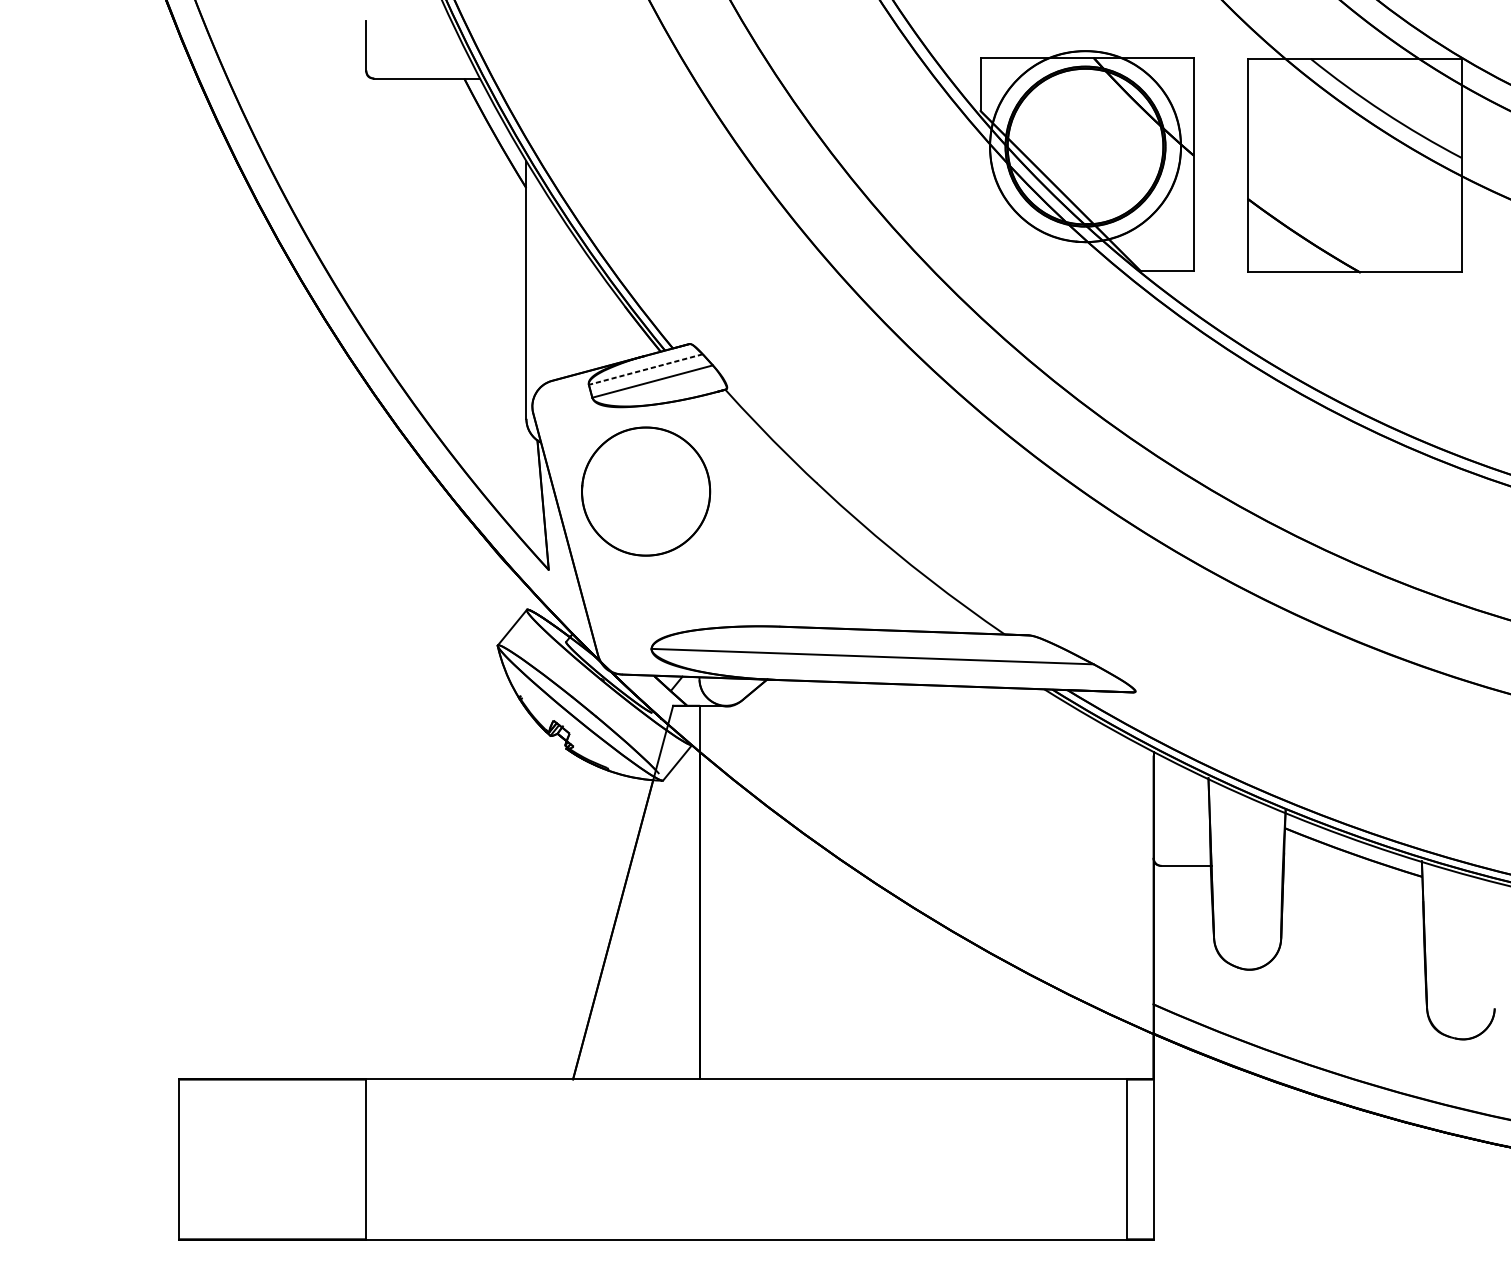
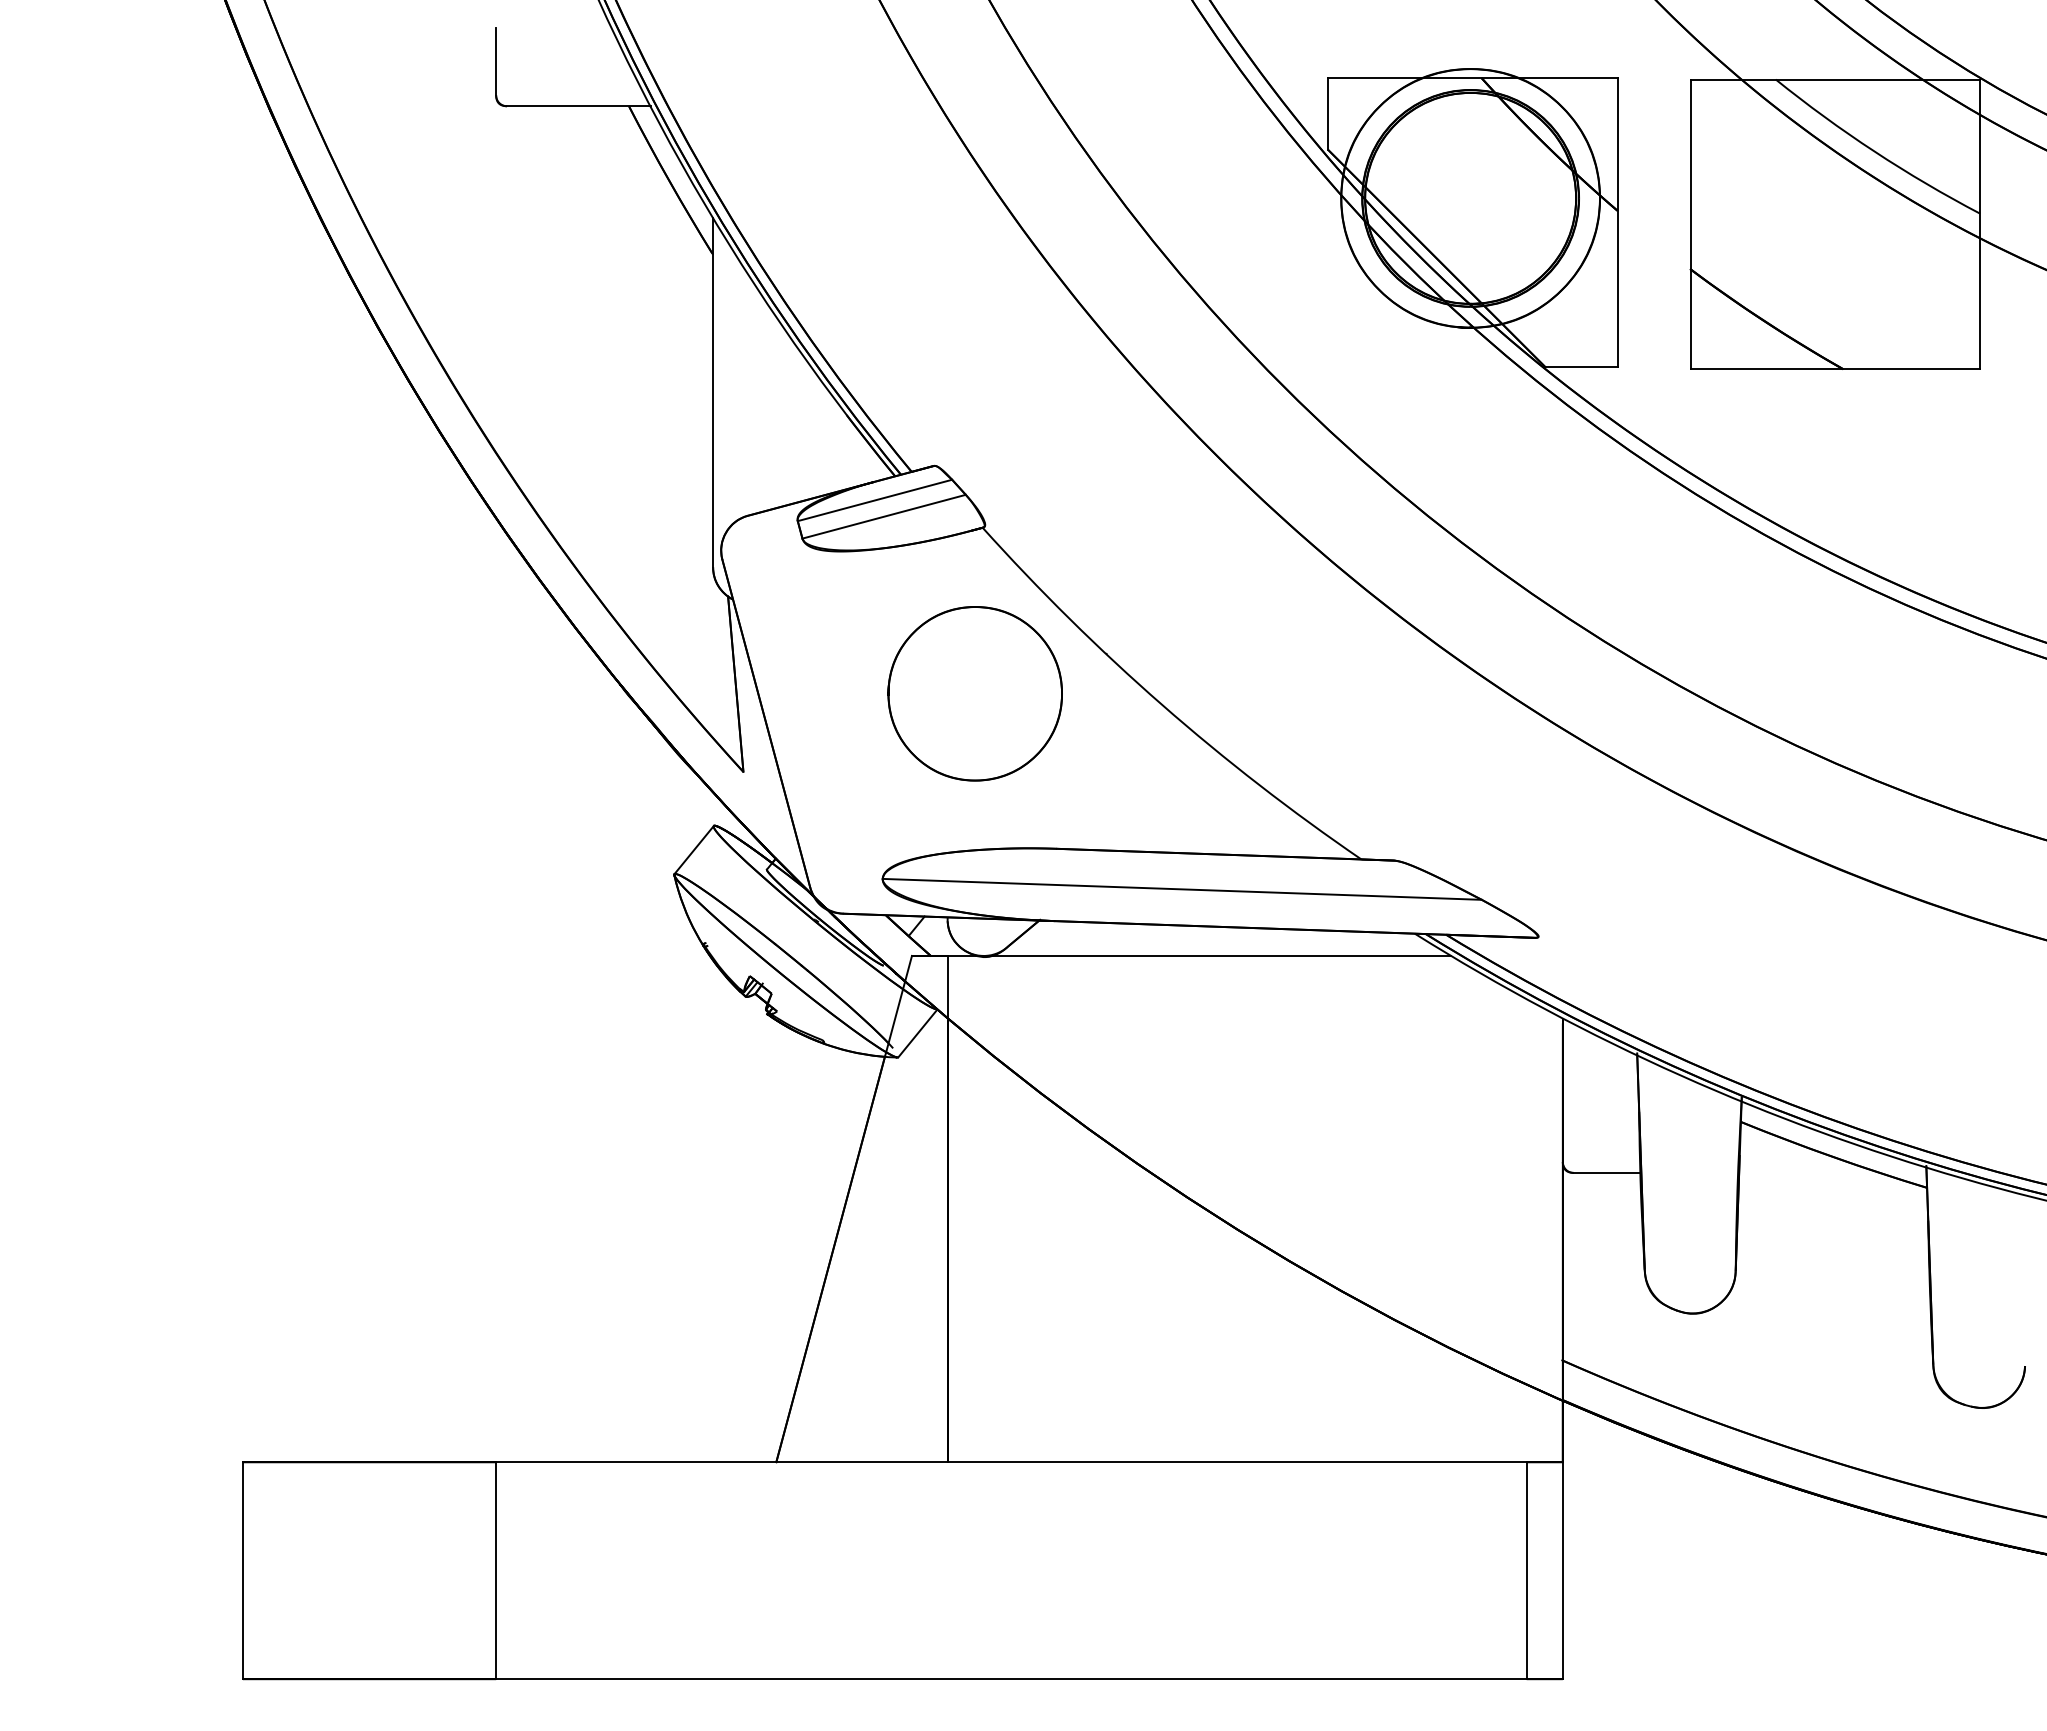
line: (645, 369) -> (874, 500), dashed -> solid
circle: (645, 491) -> (974, 693), moved
line: (900, 705) -> (1220, 955), added

